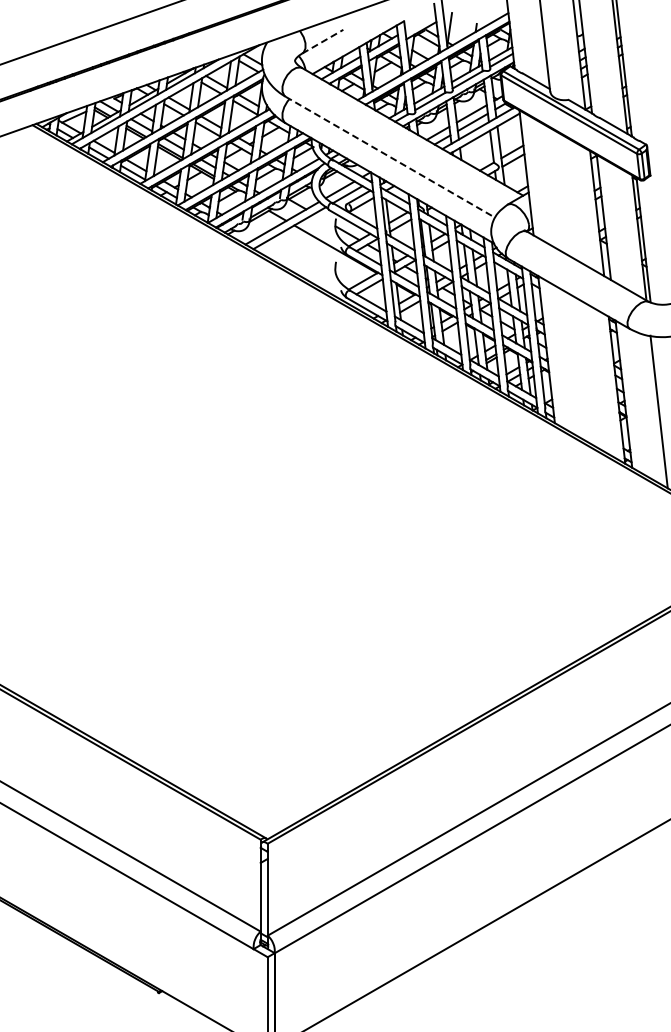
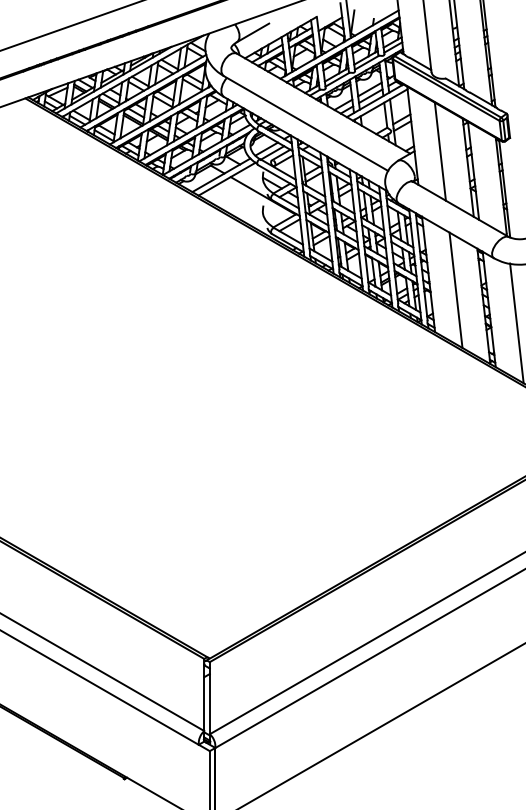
line: (322, 41) -> (252, 32), dashed -> solid
line: (390, 157) -> (306, 123), dashed -> solid
line: (561, 192) -> (440, 151), added
line: (581, 369) -> (455, 290), added

